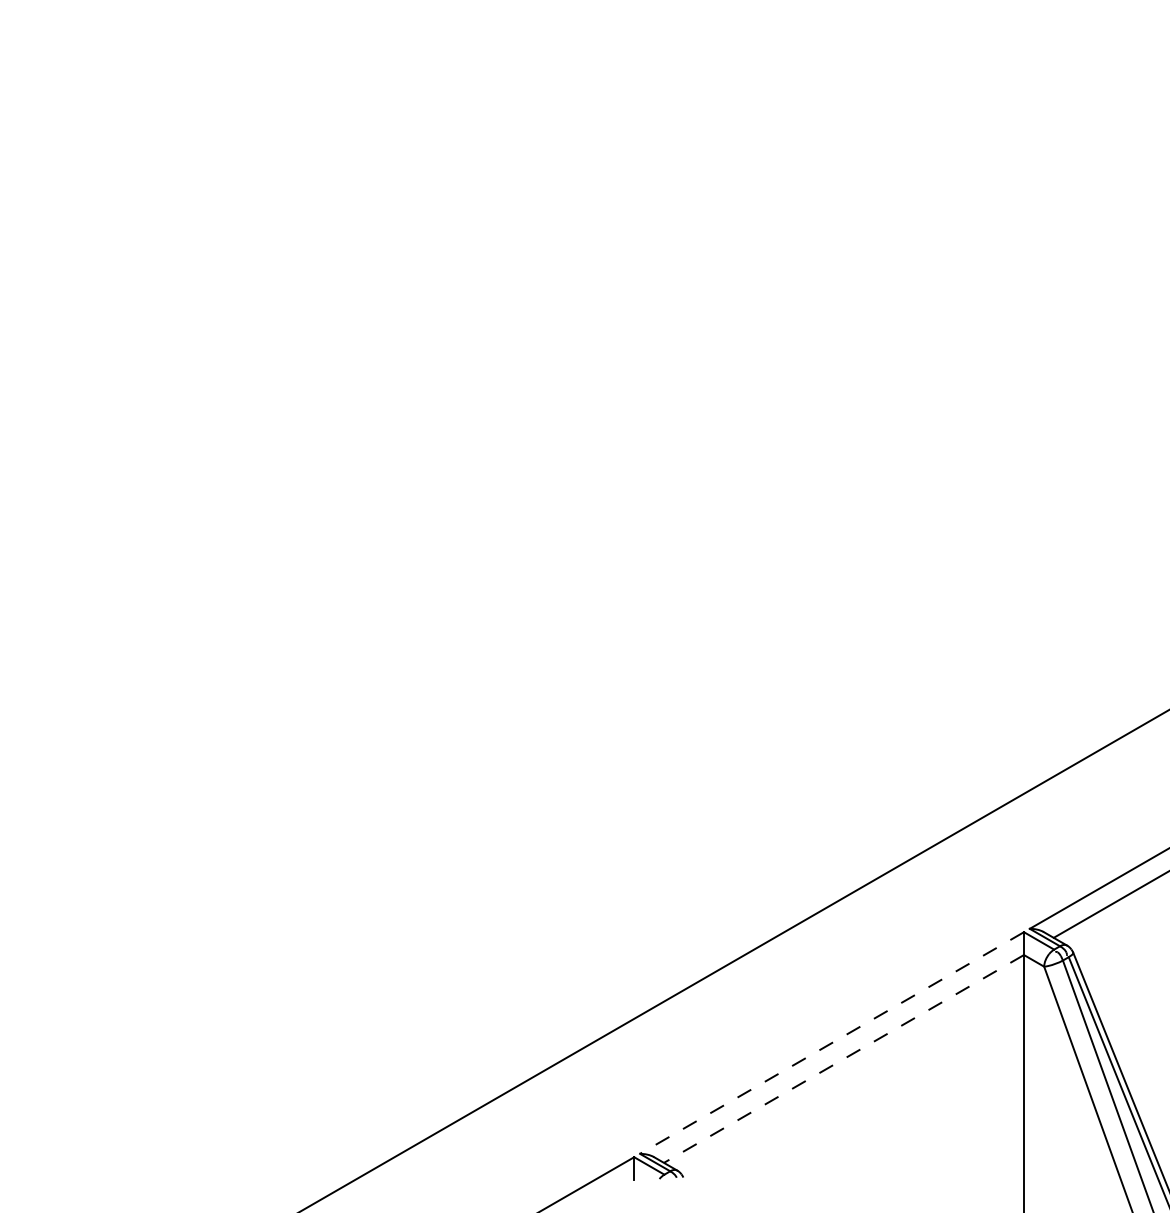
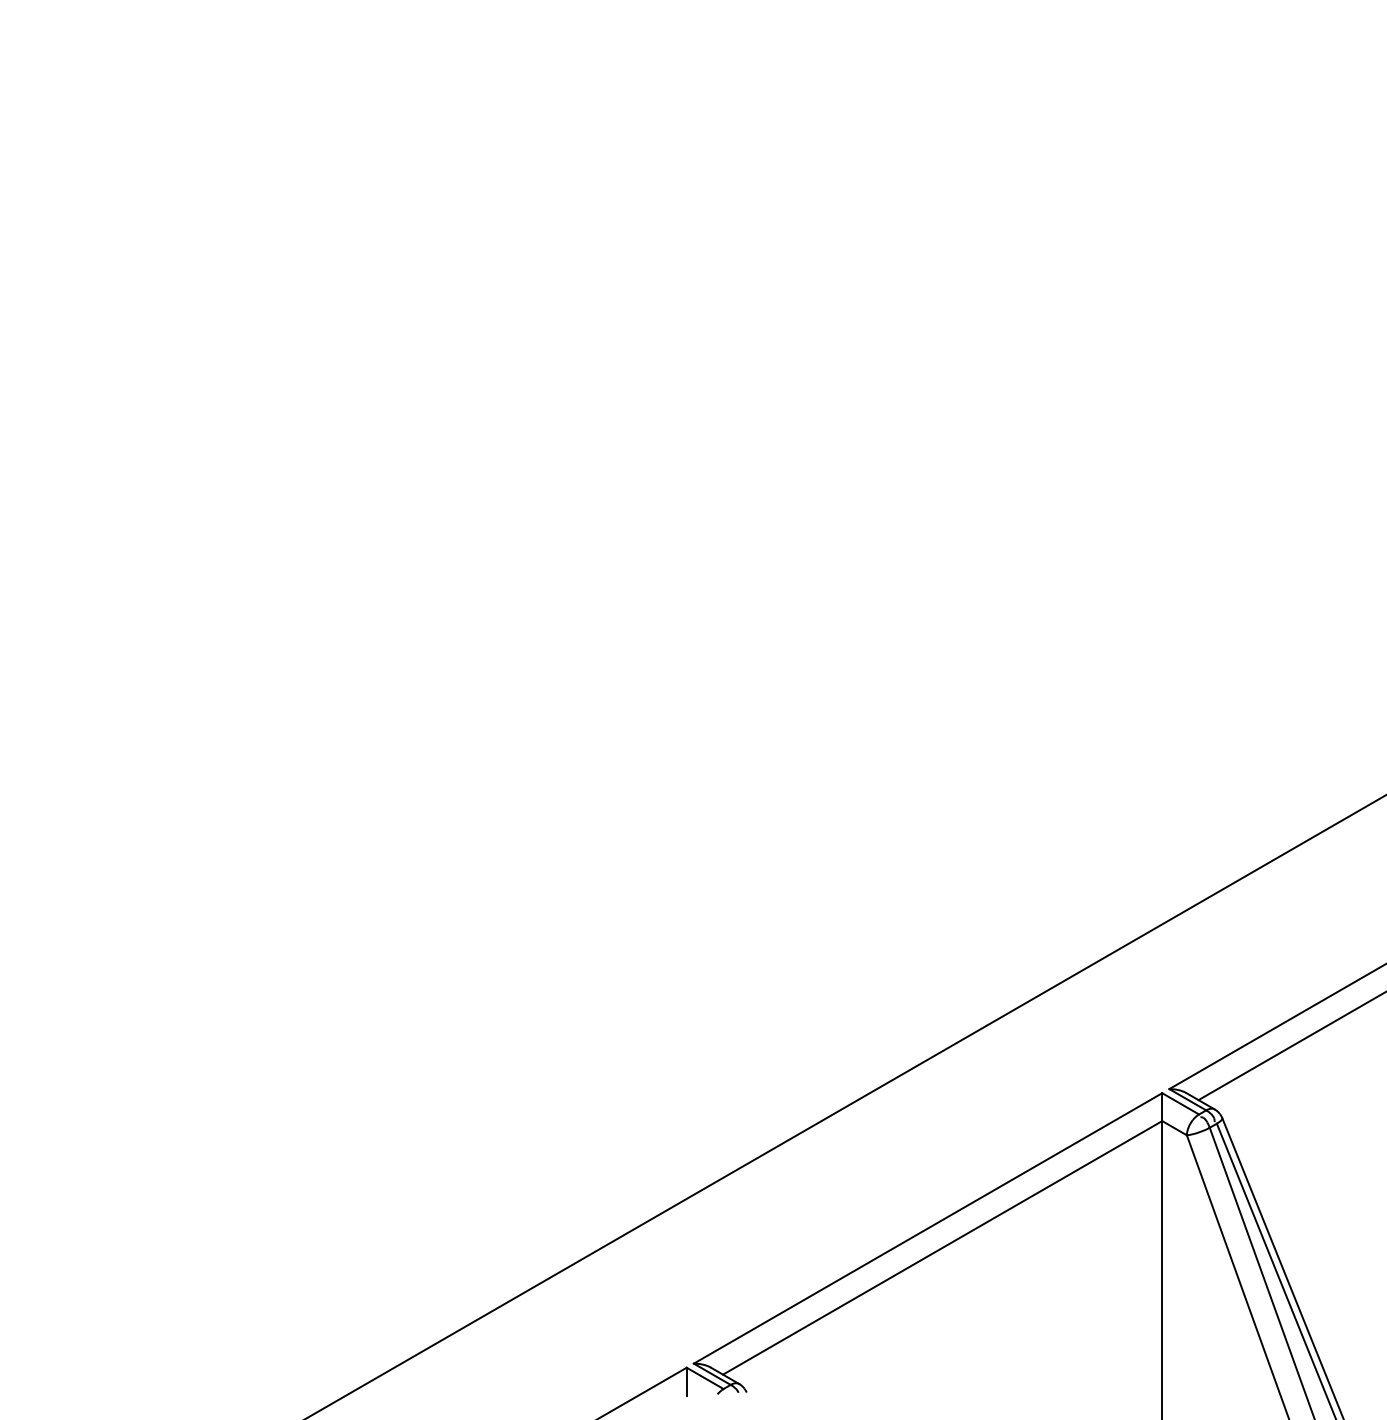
line: (832, 1043) -> (928, 1229), dashed -> solid
line: (843, 1058) -> (942, 1247), dashed -> solid

